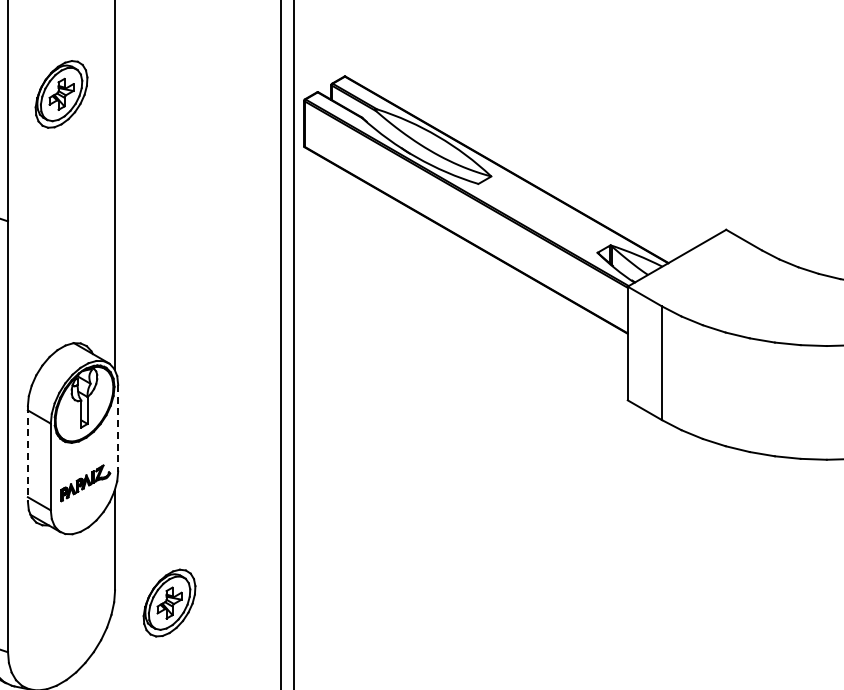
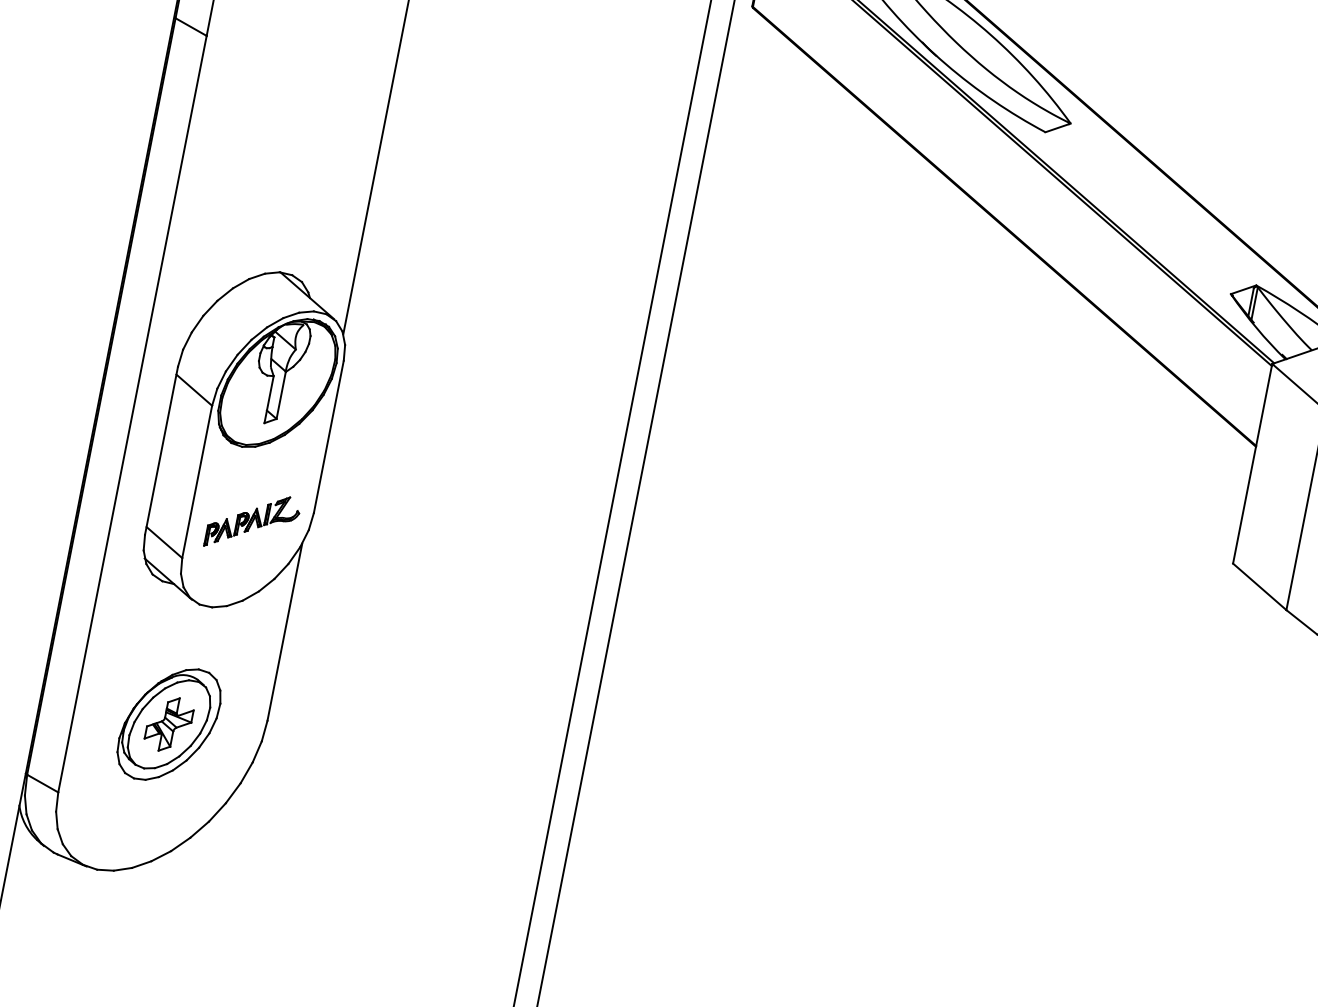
line: (118, 428) -> (329, 437), dashed -> solid
line: (27, 453) -> (160, 450), dashed -> solid
part: (169, 602) -> (169, 723), moved

